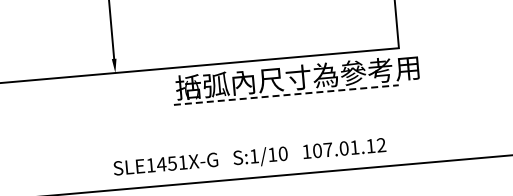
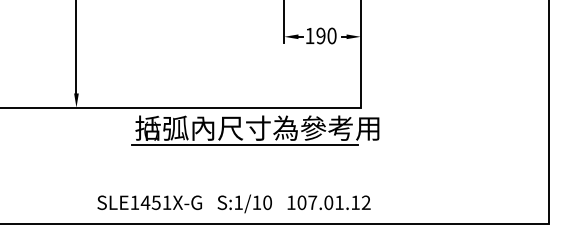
line: (285, 95) -> (244, 144), dashed -> solid
text: (249, 157) -> (233, 203), moved

